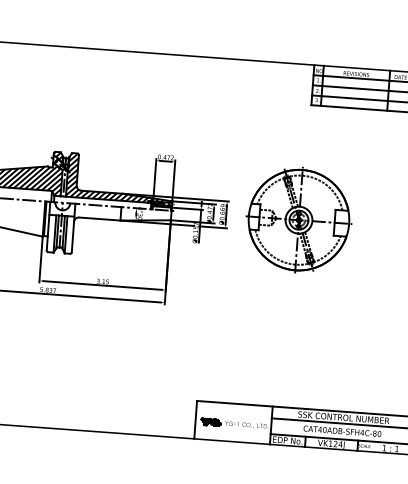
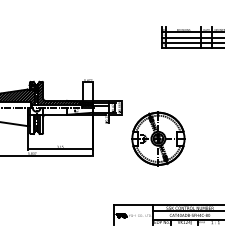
part: (299, 219) -> (158, 138), moved

